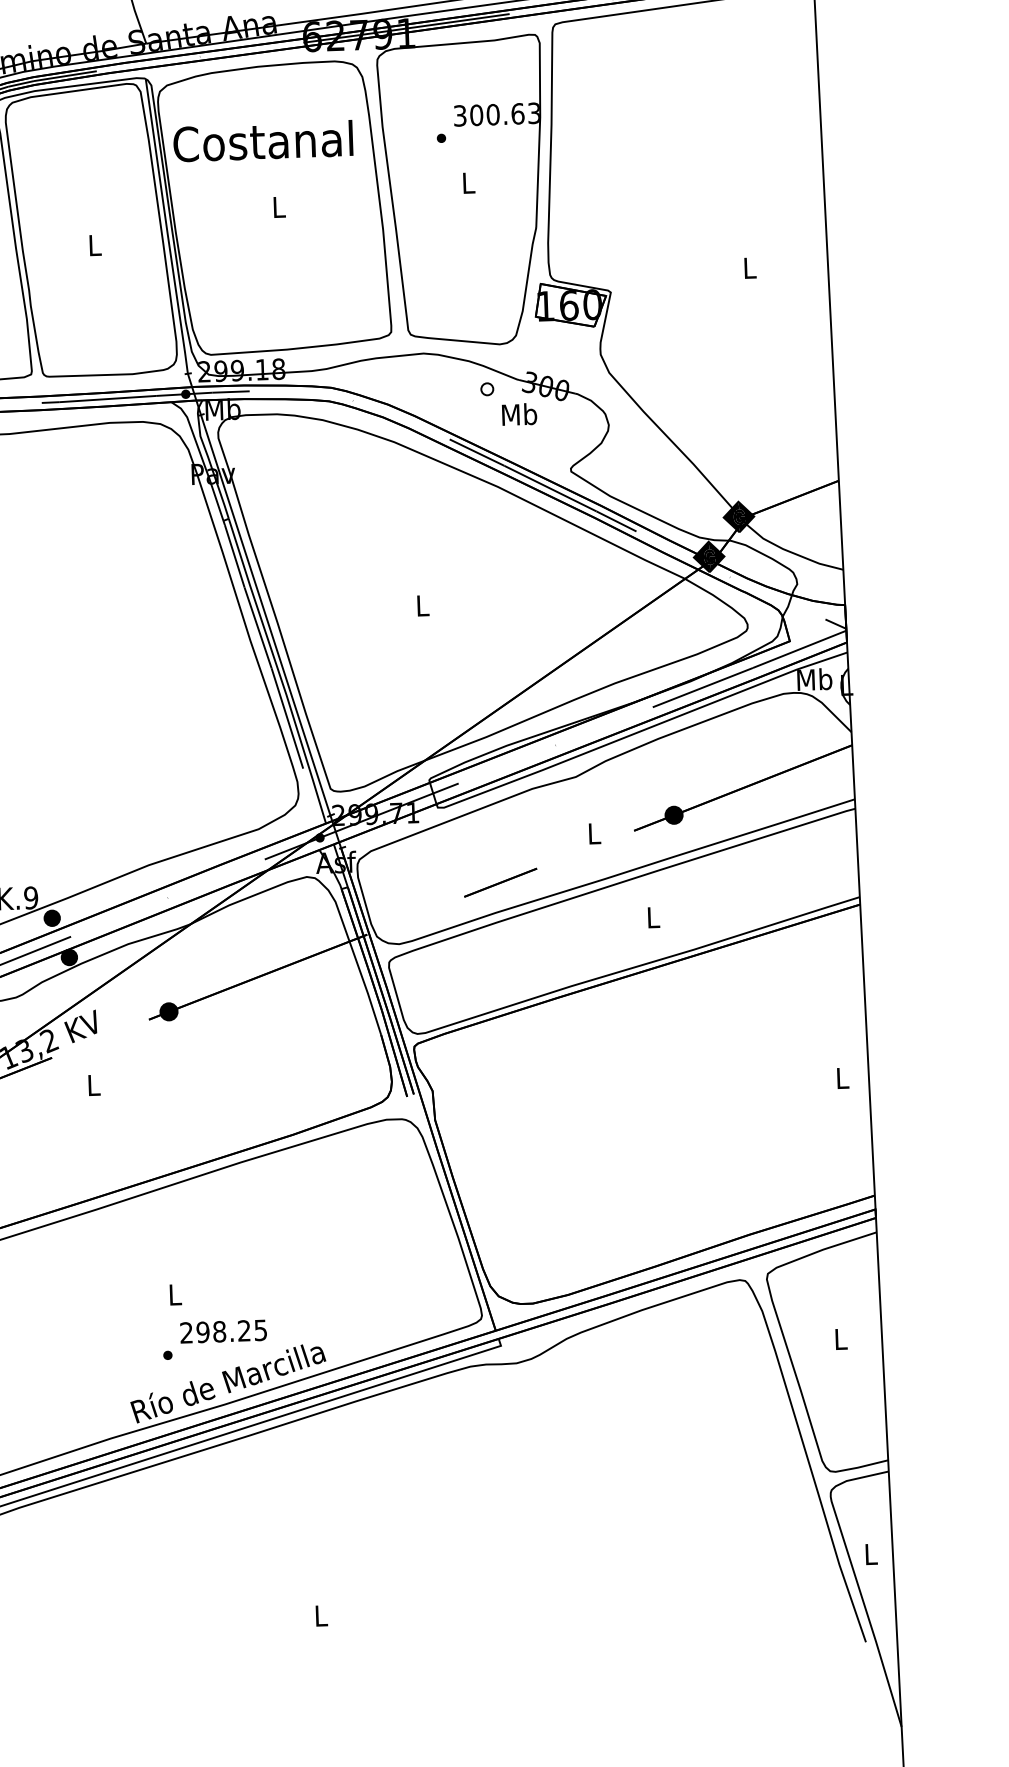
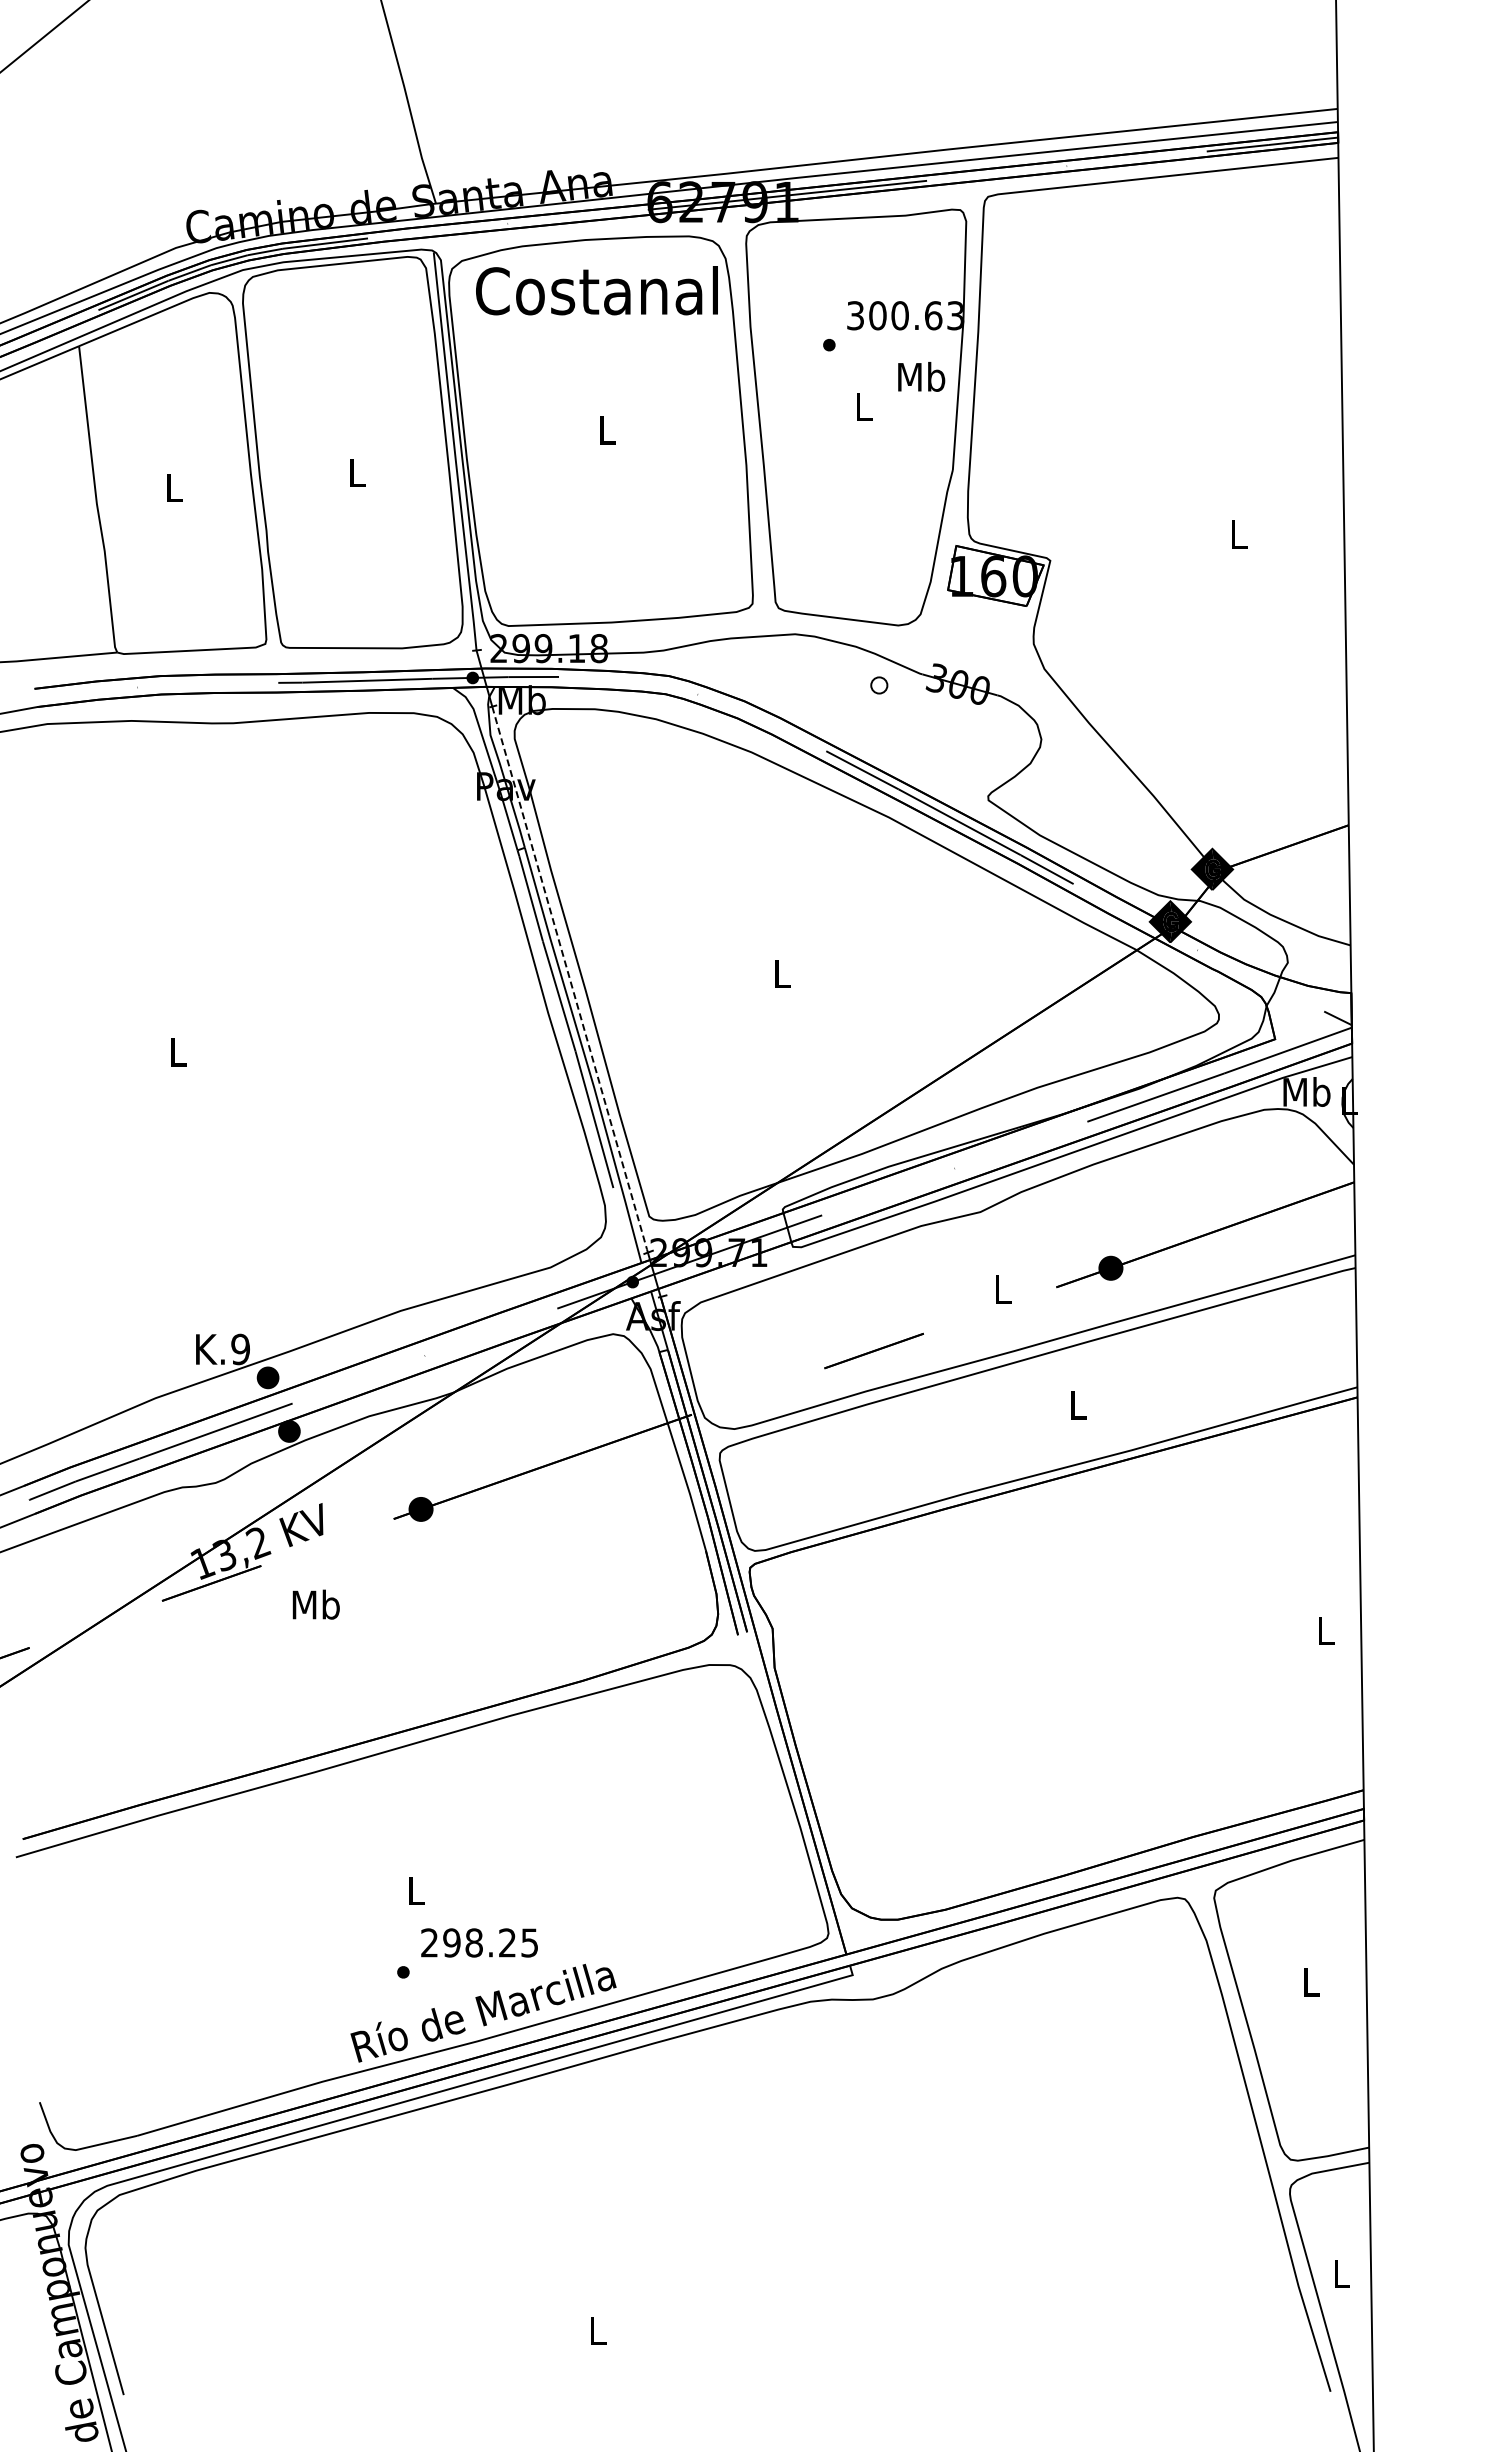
text: (262, 141) -> (596, 290), moved
text: (519, 414) -> (921, 376), moved
line: (266, 615) -> (570, 980), solid -> dashed
text: (93, 1085) -> (315, 1604), L -> Mb

